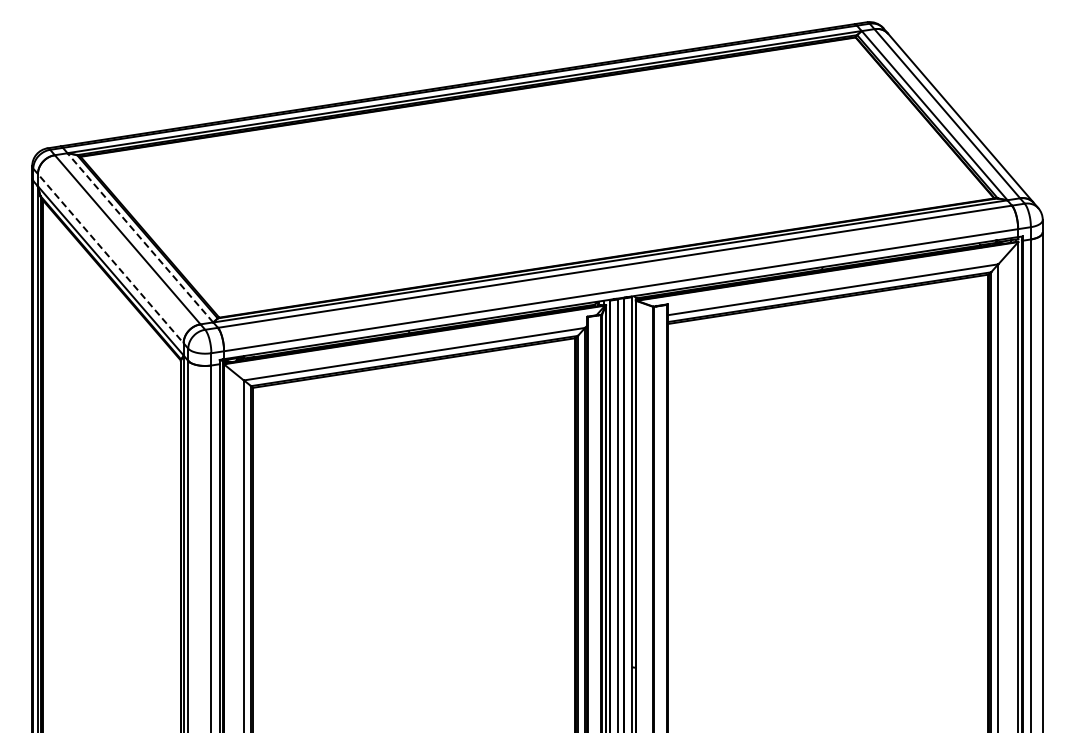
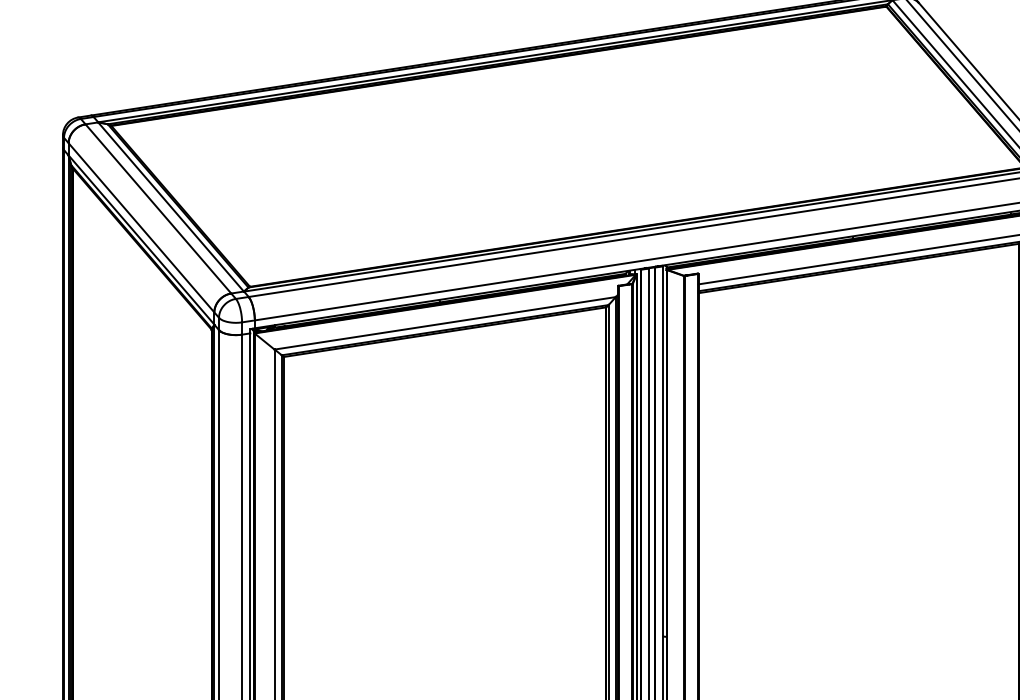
line: (140, 237) -> (171, 206), dashed -> solid
line: (110, 258) -> (141, 227), dashed -> solid

